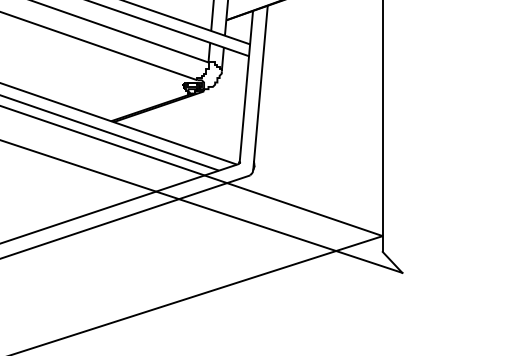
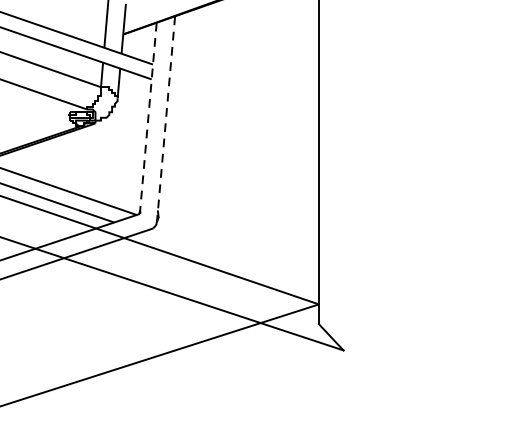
line: (246, 87) -> (148, 118), solid -> dashed
line: (260, 88) -> (166, 119), solid -> dashed

